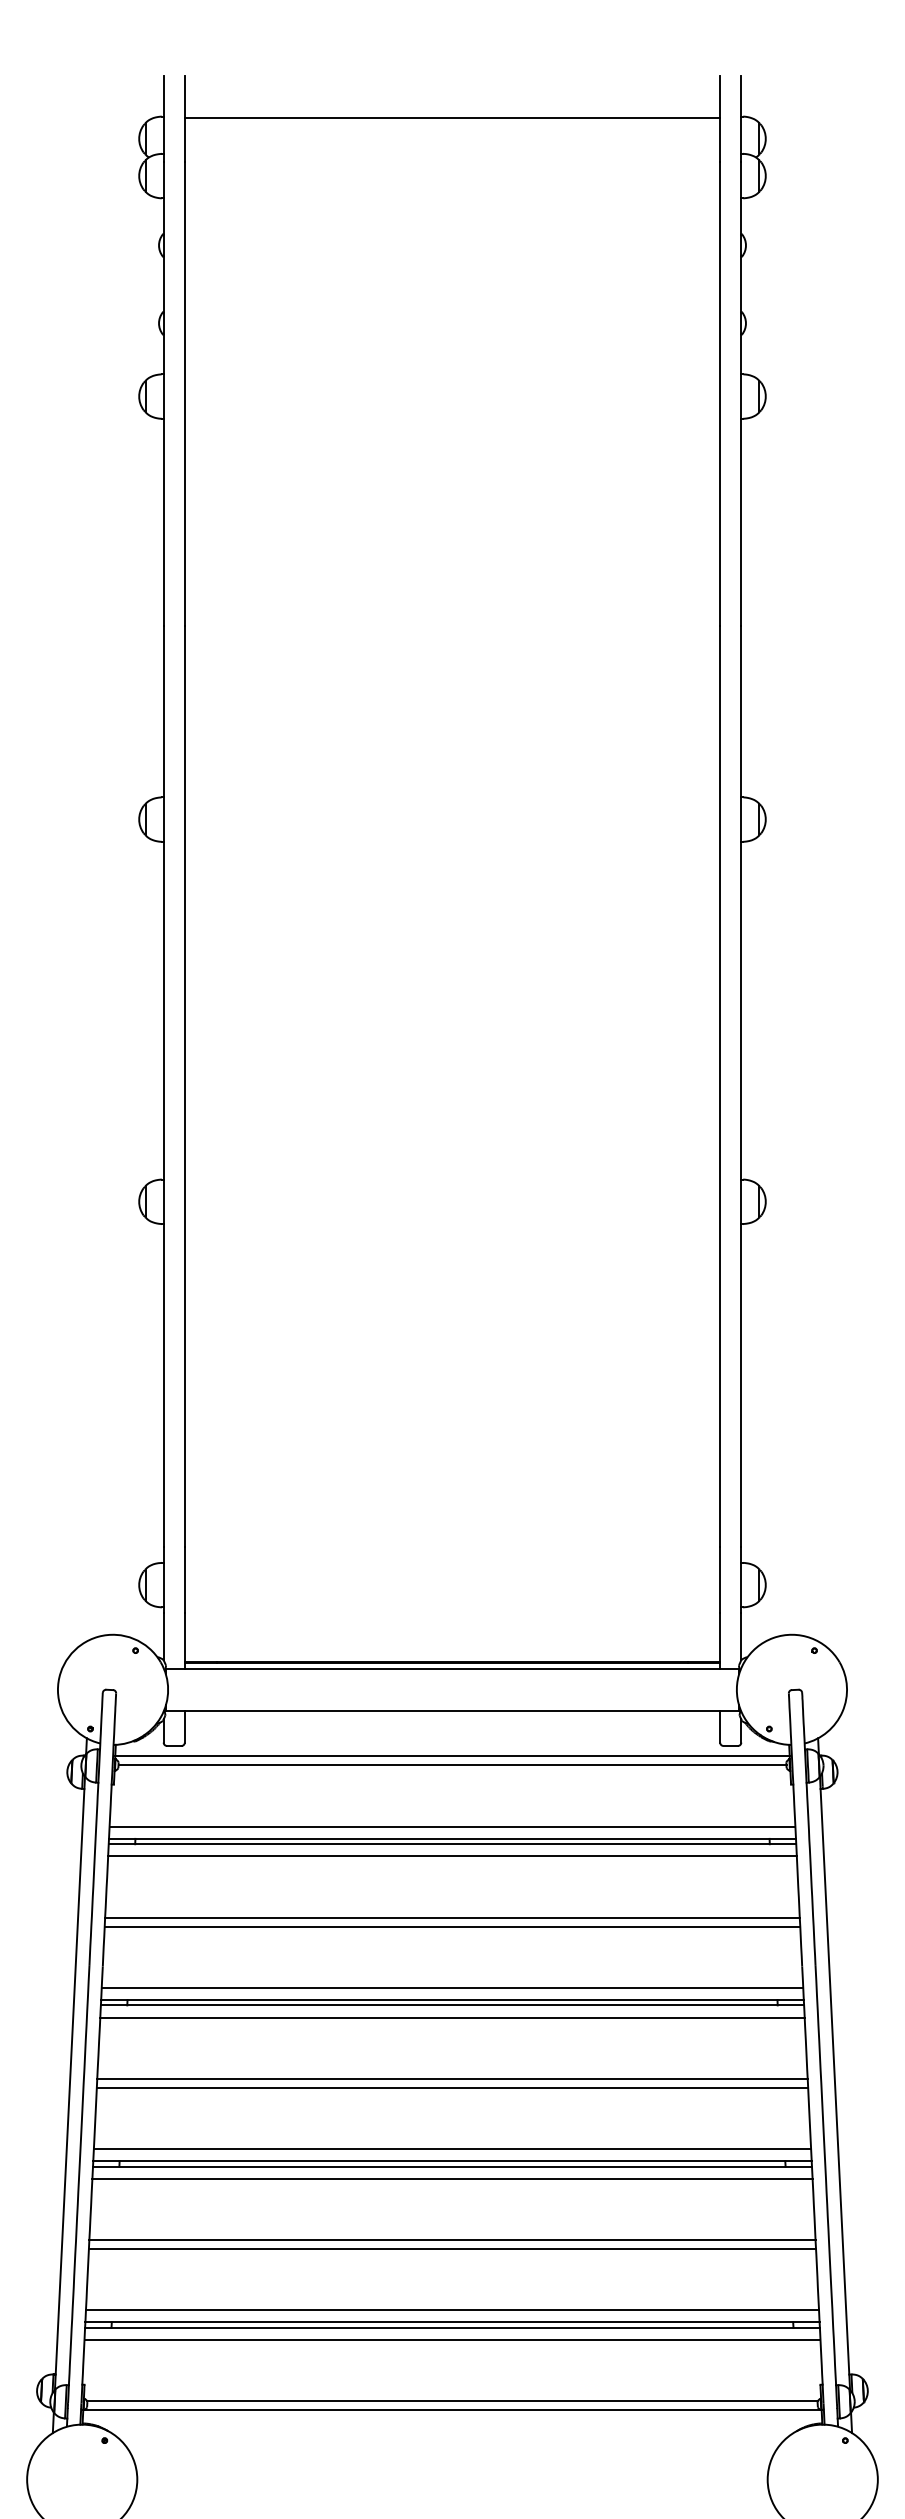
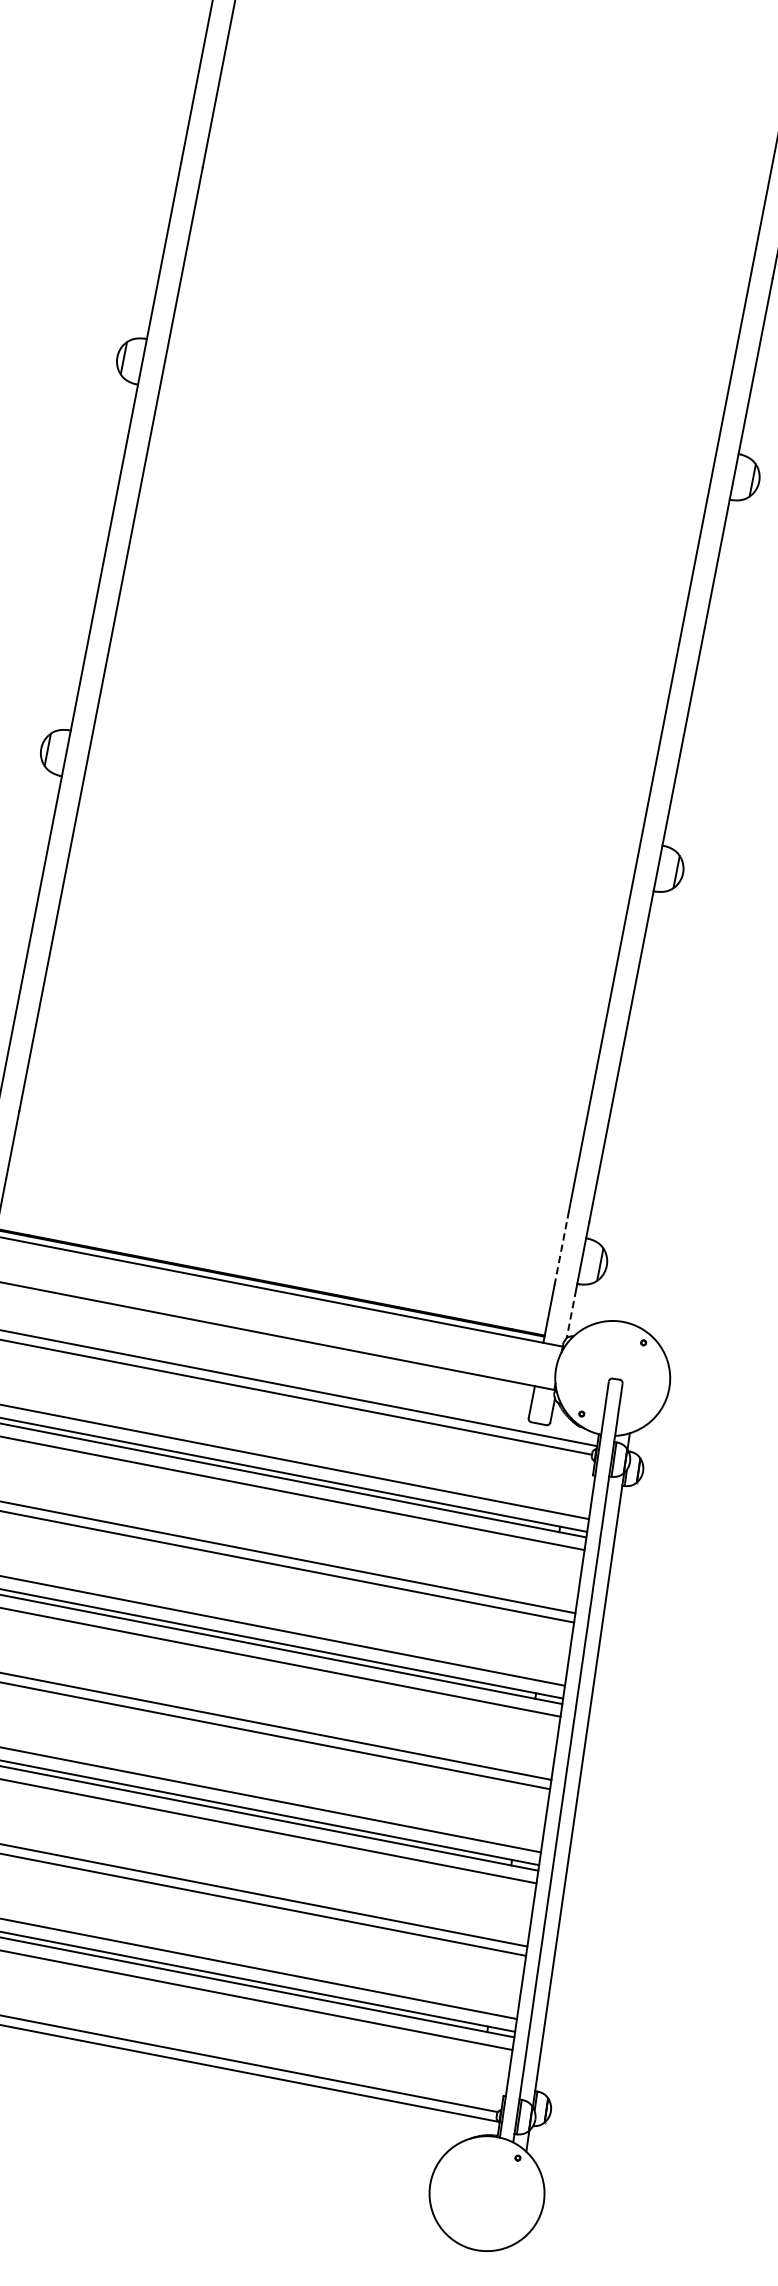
line: (720, 1579) -> (561, 1251), solid -> dashed
line: (741, 1636) -> (571, 1313), solid -> dashed

